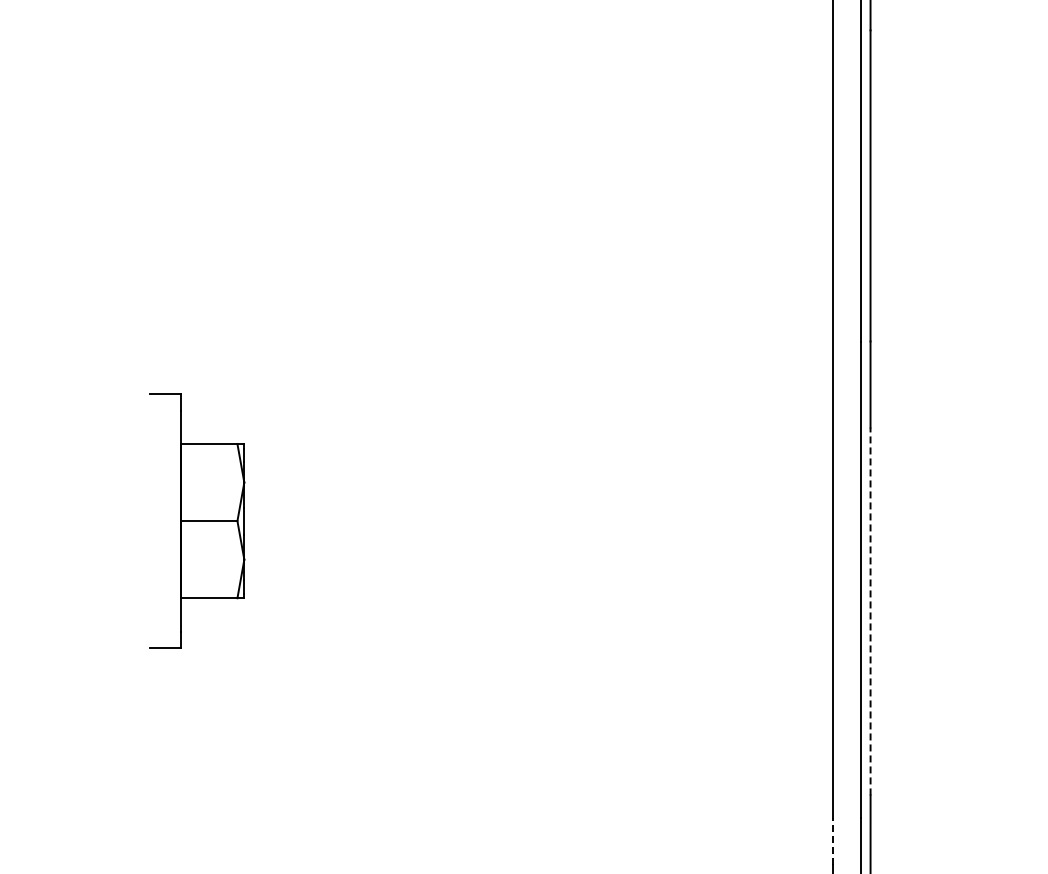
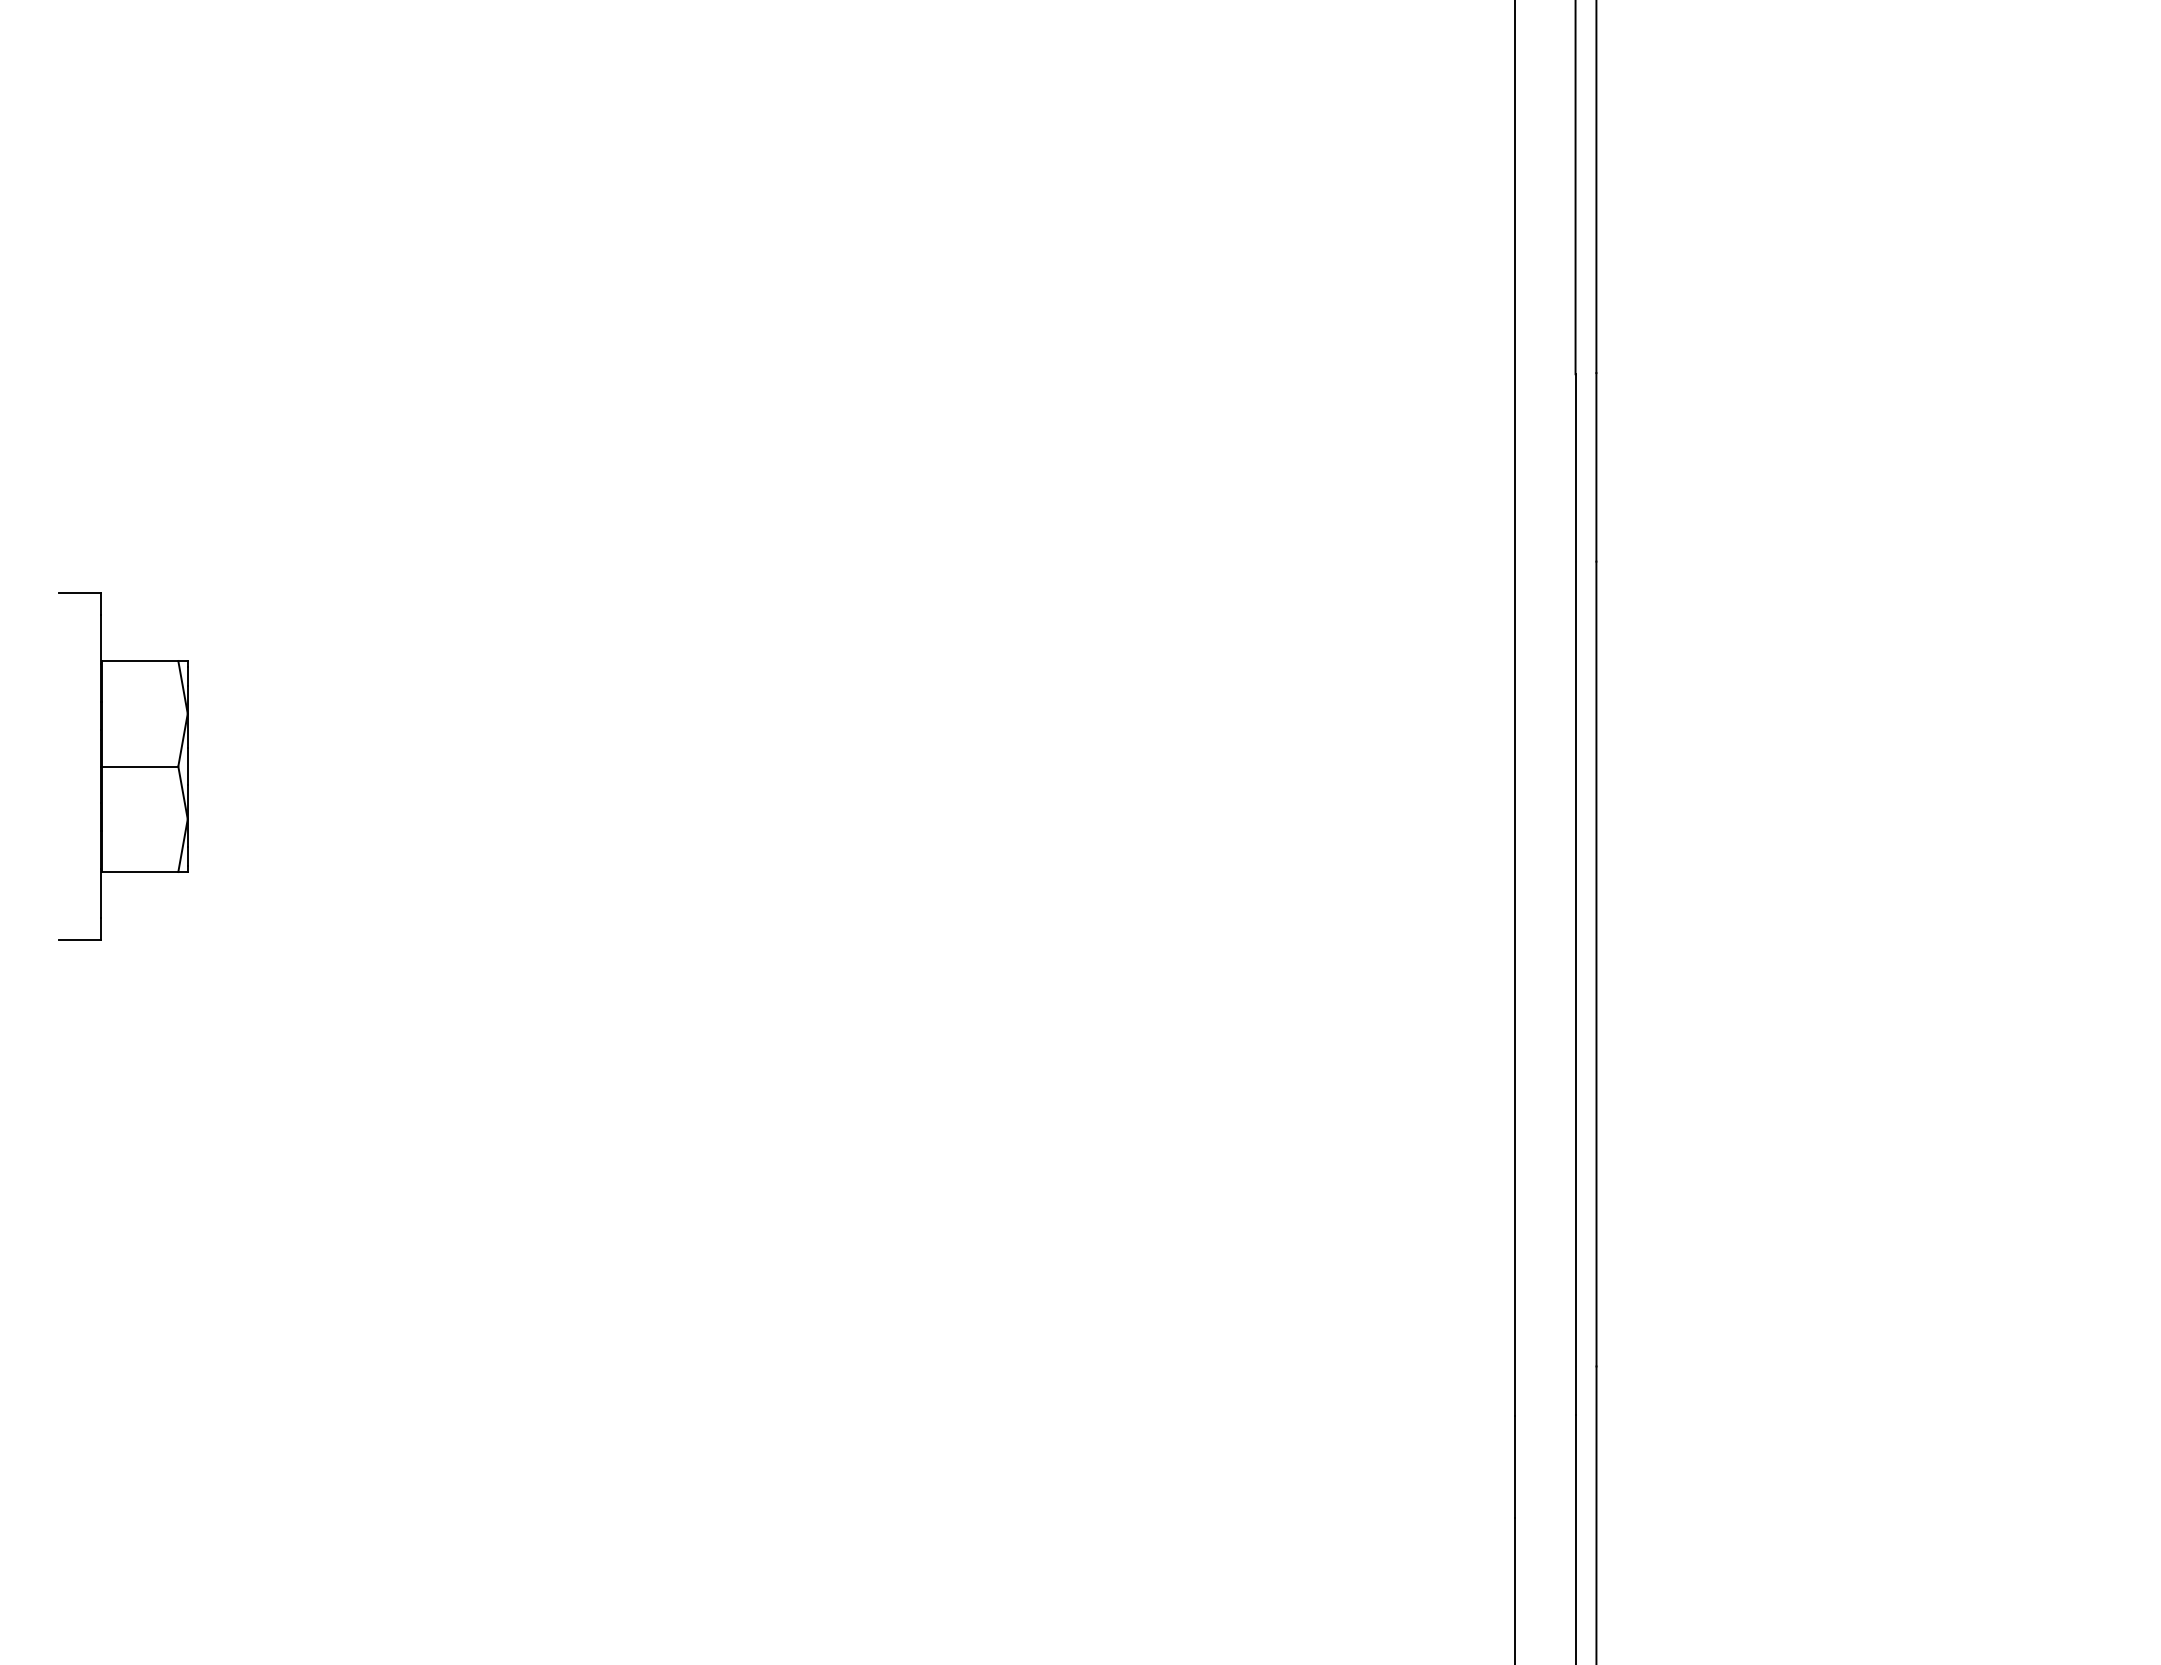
part: (197, 521) -> (123, 767), size x0.62
line: (870, 611) -> (1596, 963), dashed -> solid
line: (833, 840) -> (1515, 1465), dashed -> solid

